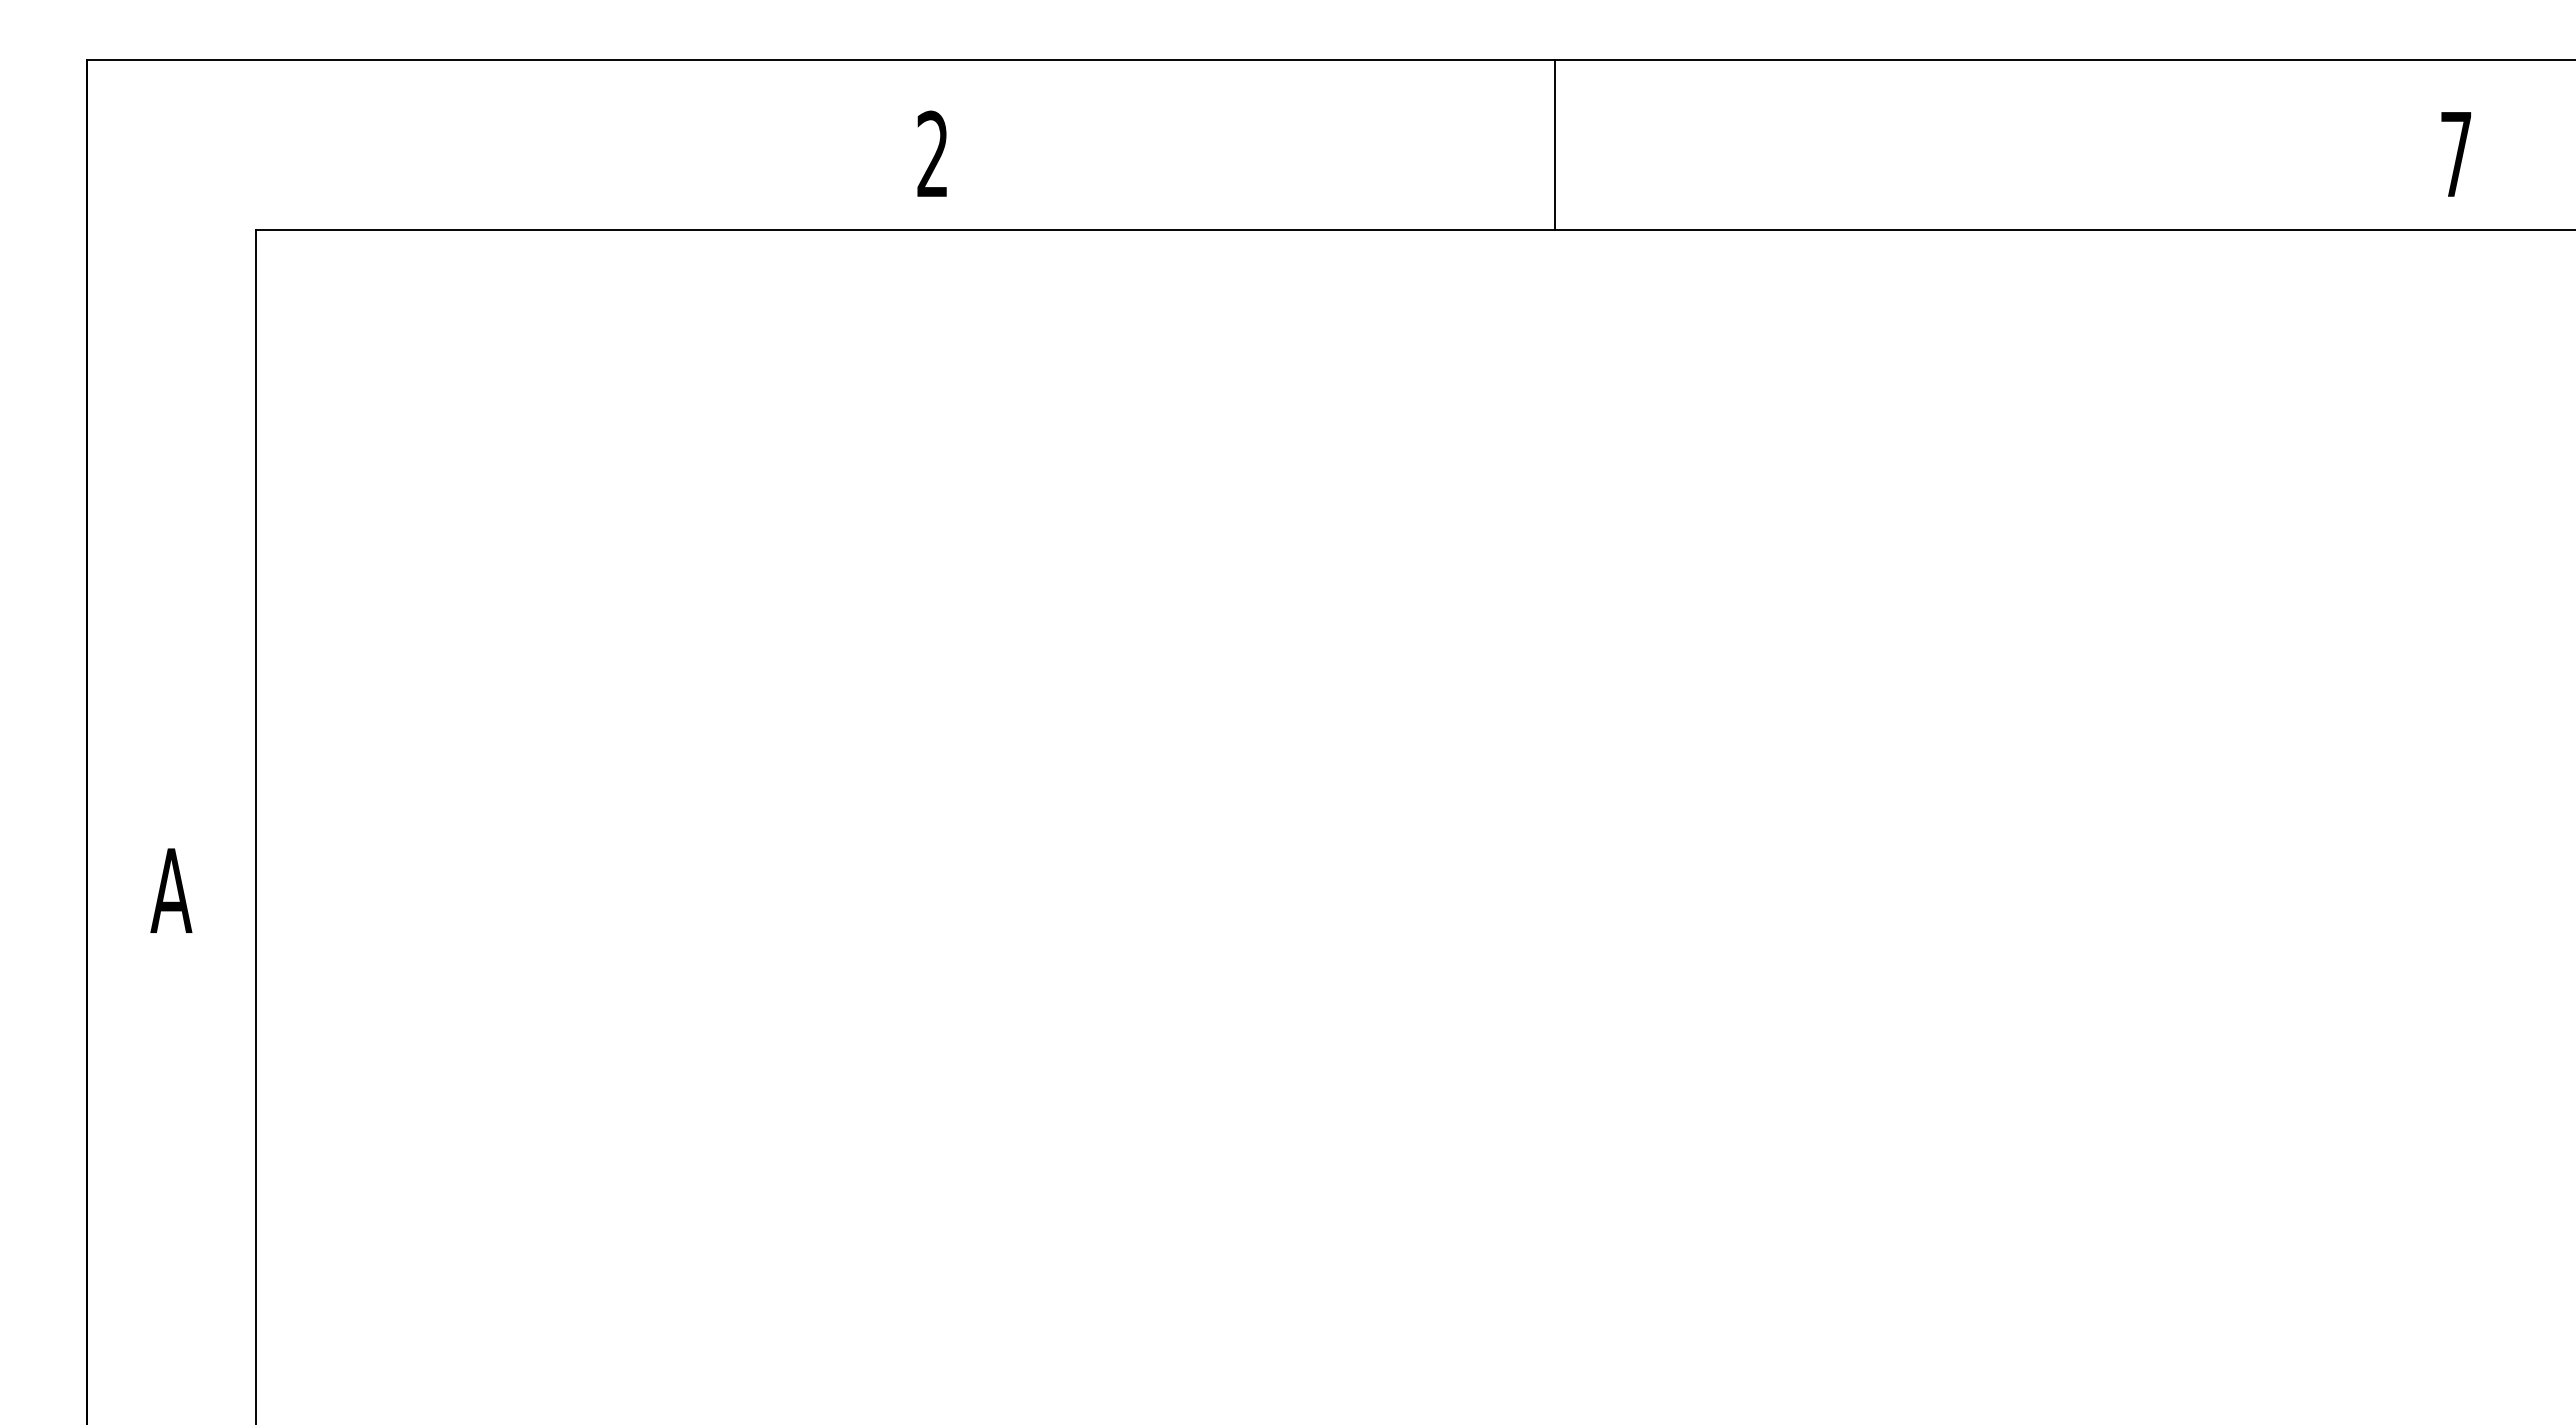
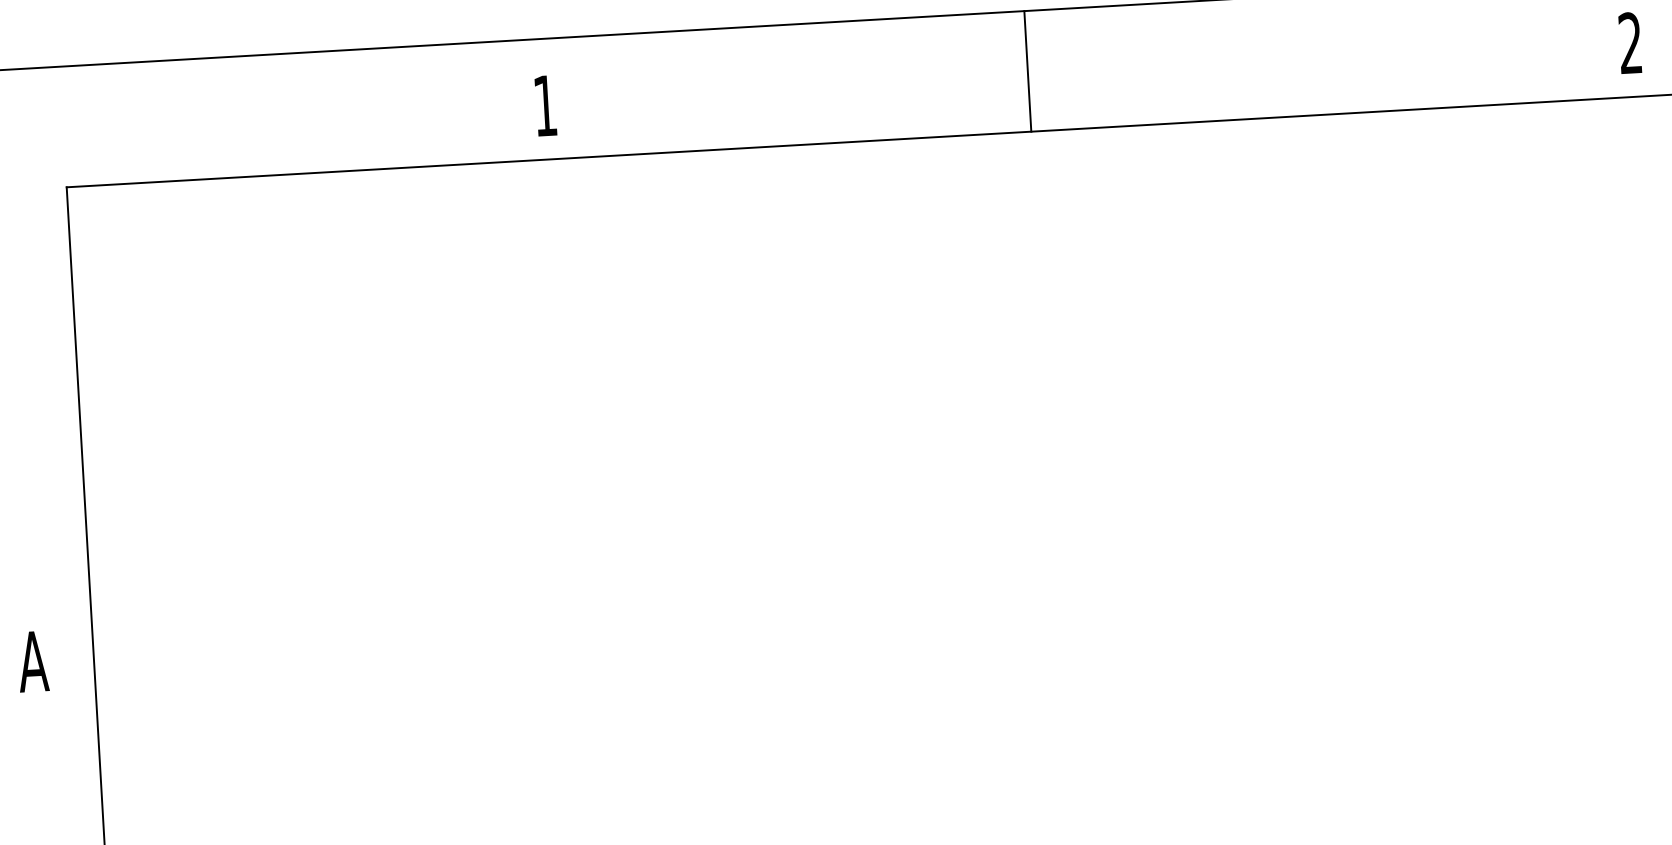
line: (1554, 144) -> (1027, 71), moved
text: (932, 153) -> (545, 105), 2 -> 1
text: (2456, 153) -> (1630, 42), 7 -> 2

